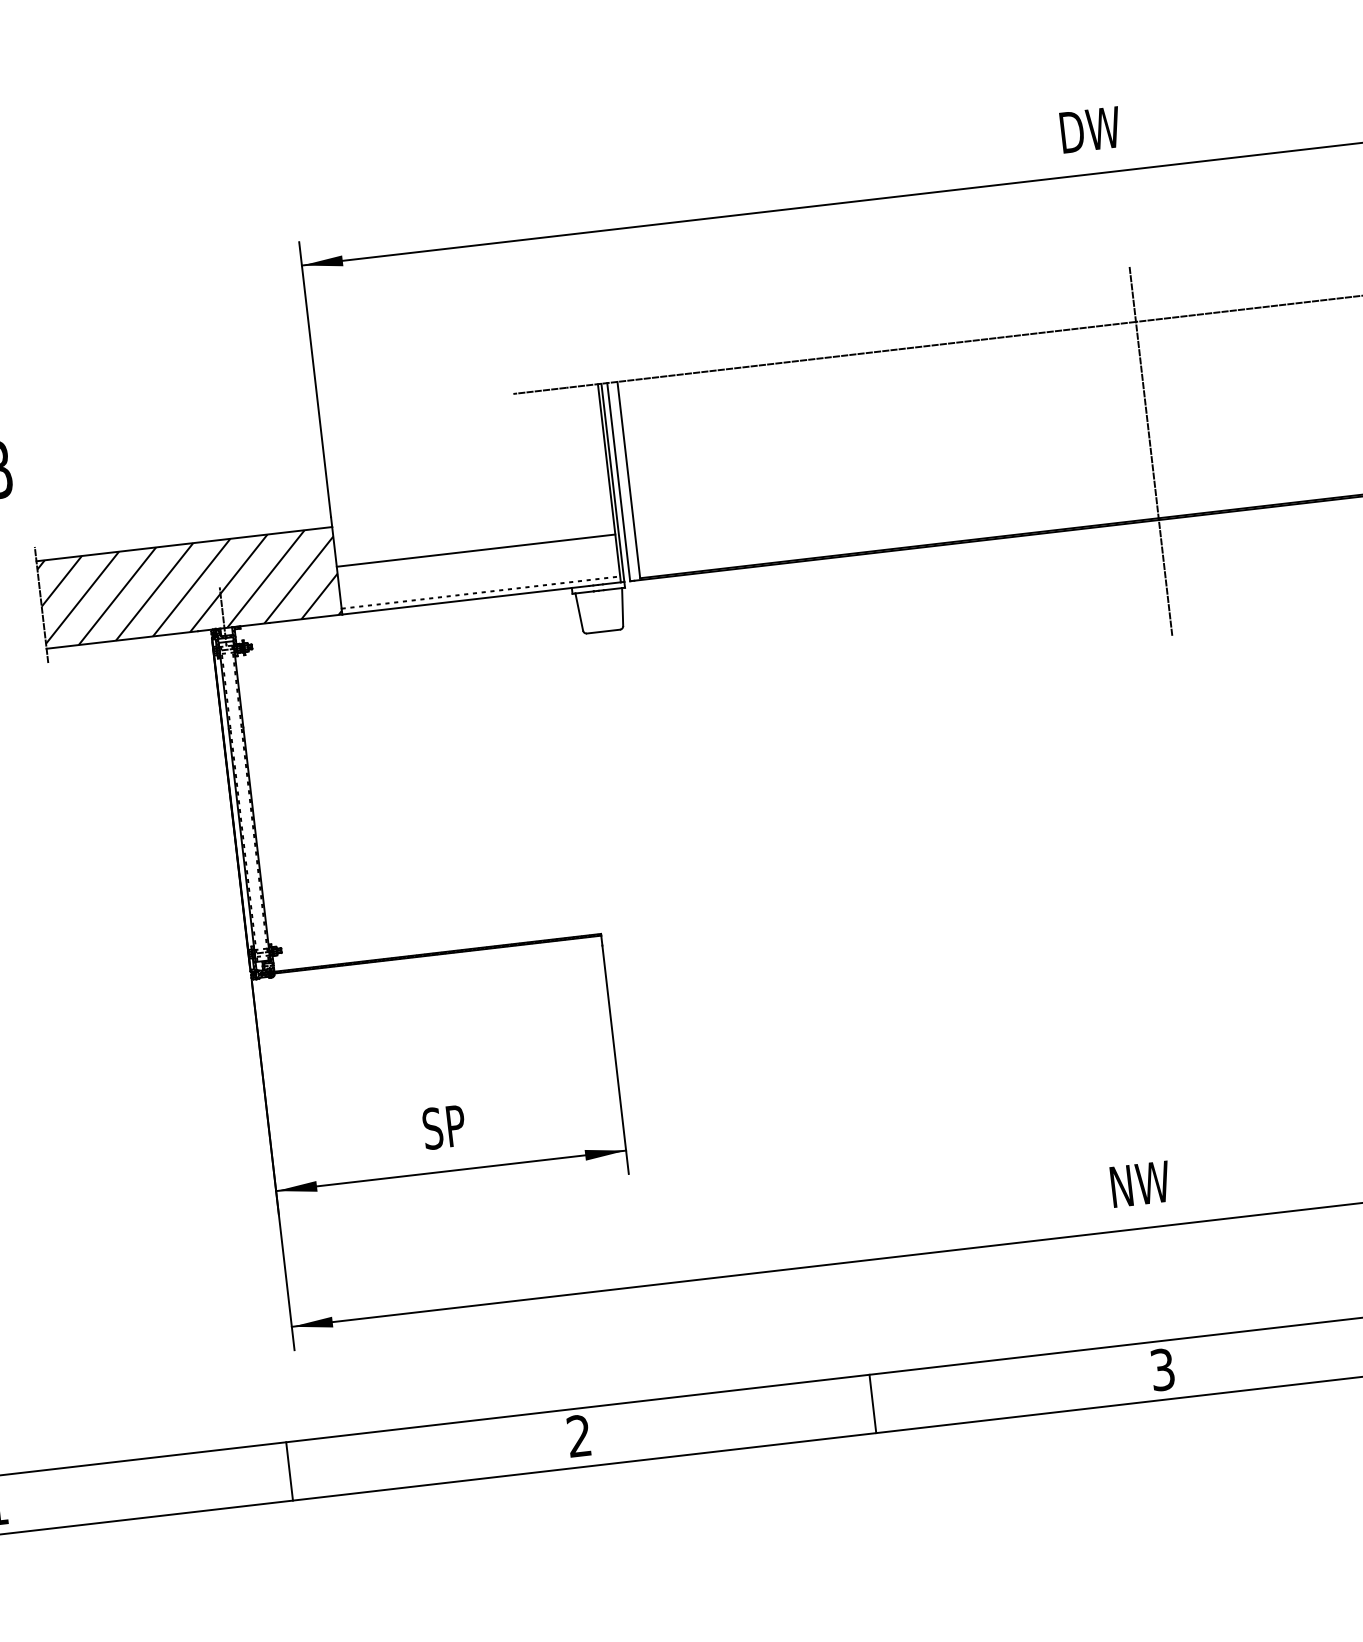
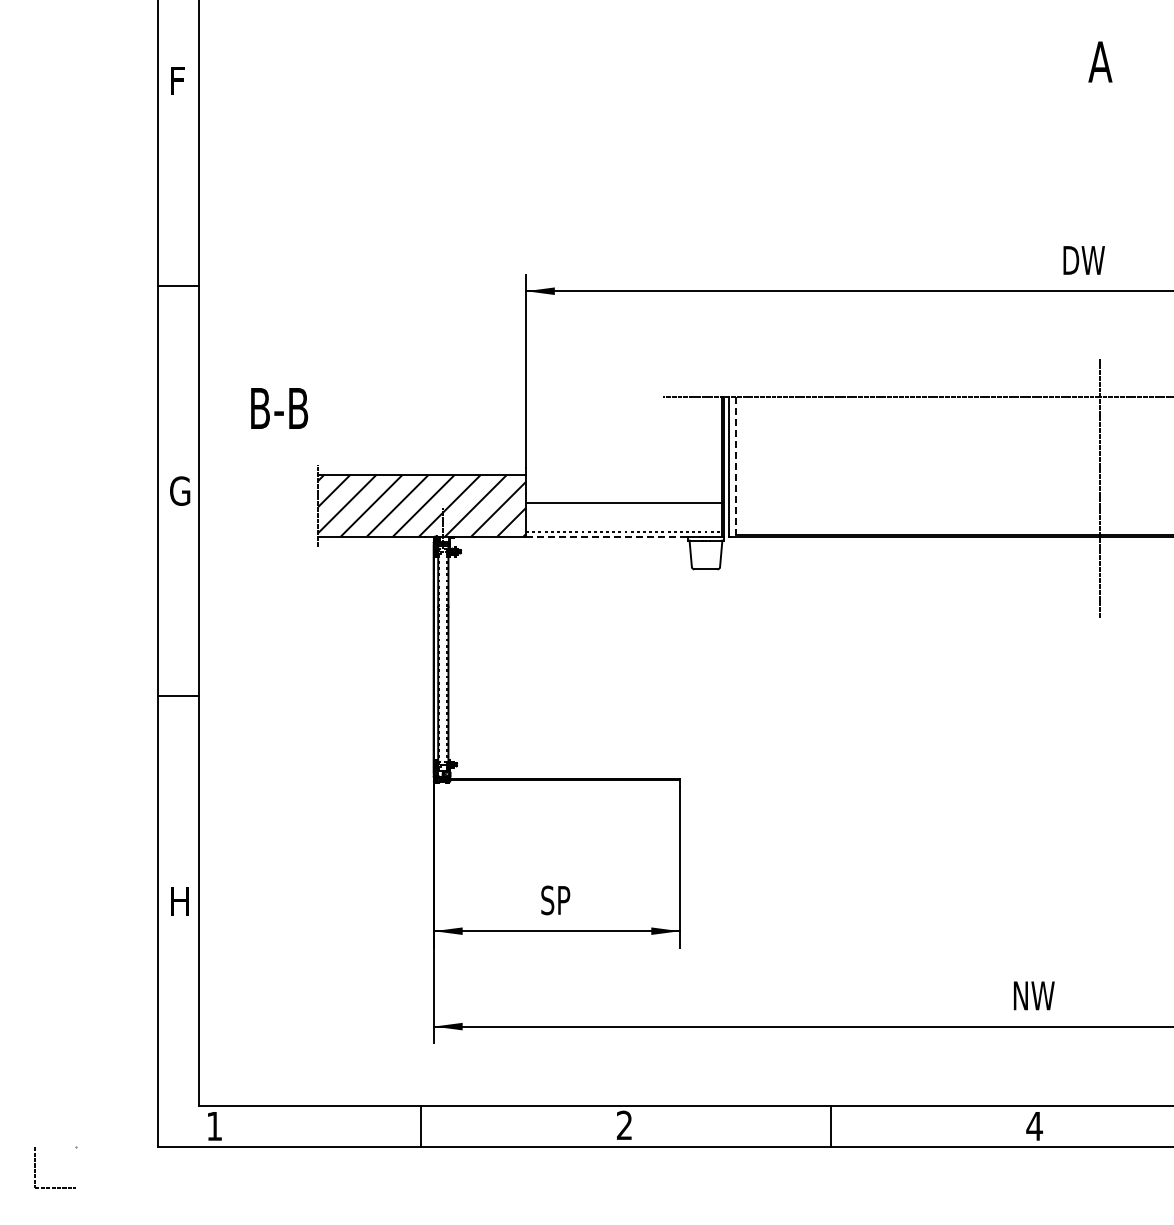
line: (628, 480) -> (735, 466), solid -> dashed
line: (456, 601) -> (606, 536), solid -> dashed
text: (1162, 1370) -> (1034, 1126), 3 -> 4

